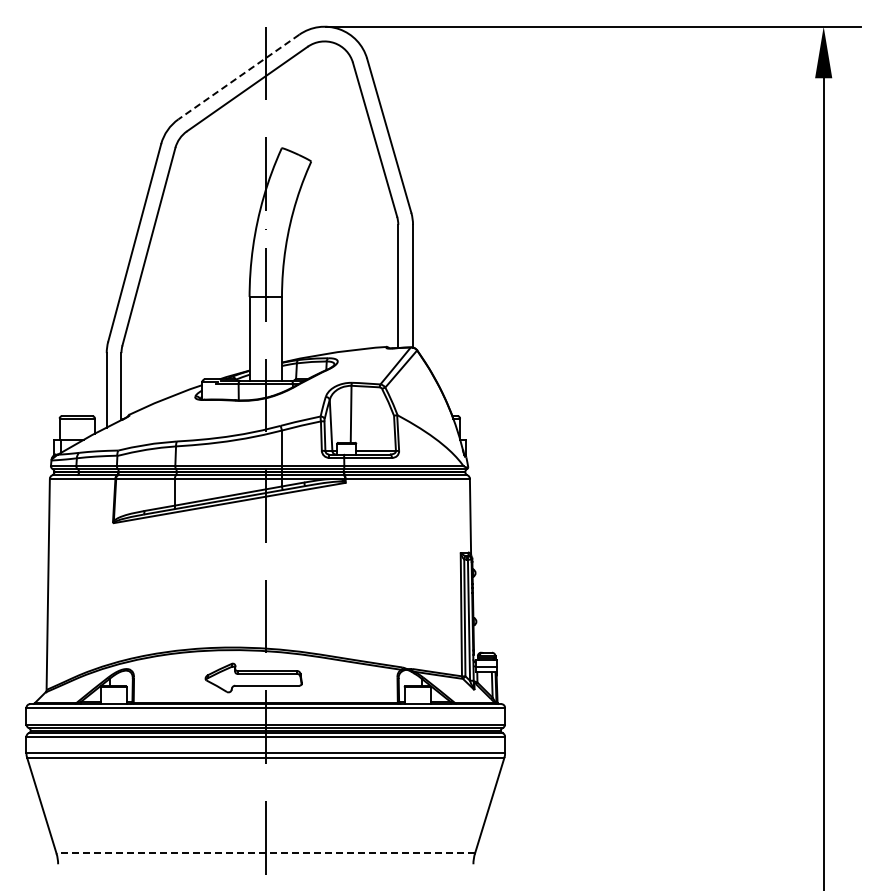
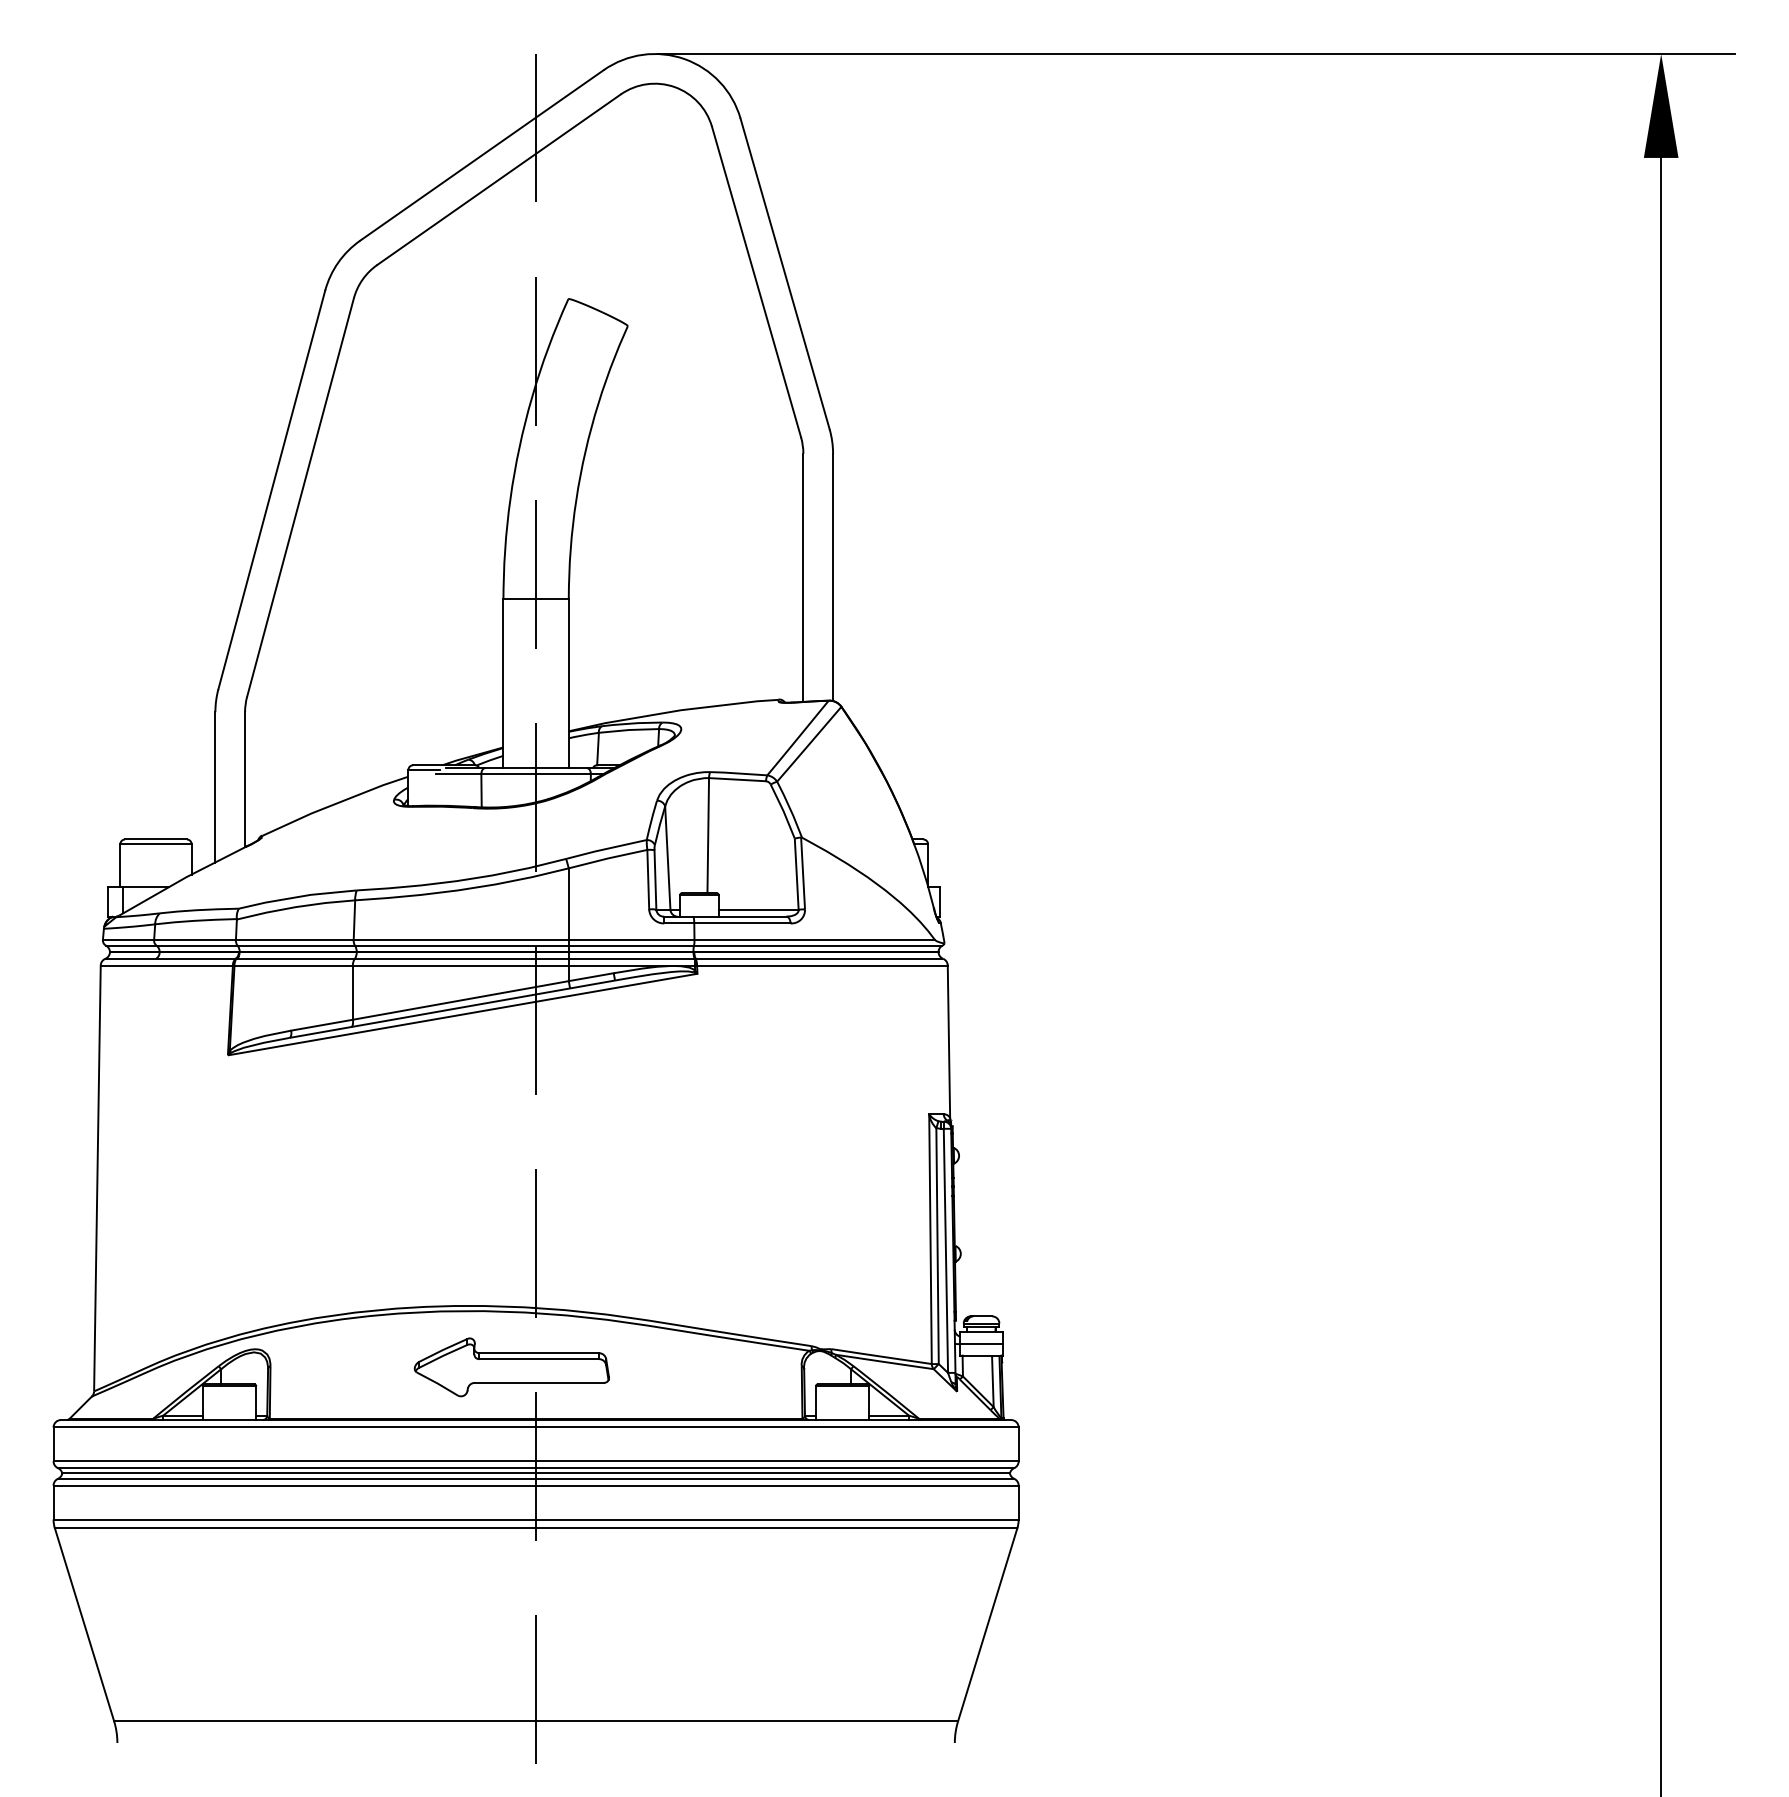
line: (238, 77) -> (481, 156), dashed -> solid
line: (265, 853) -> (535, 1721), dashed -> solid

